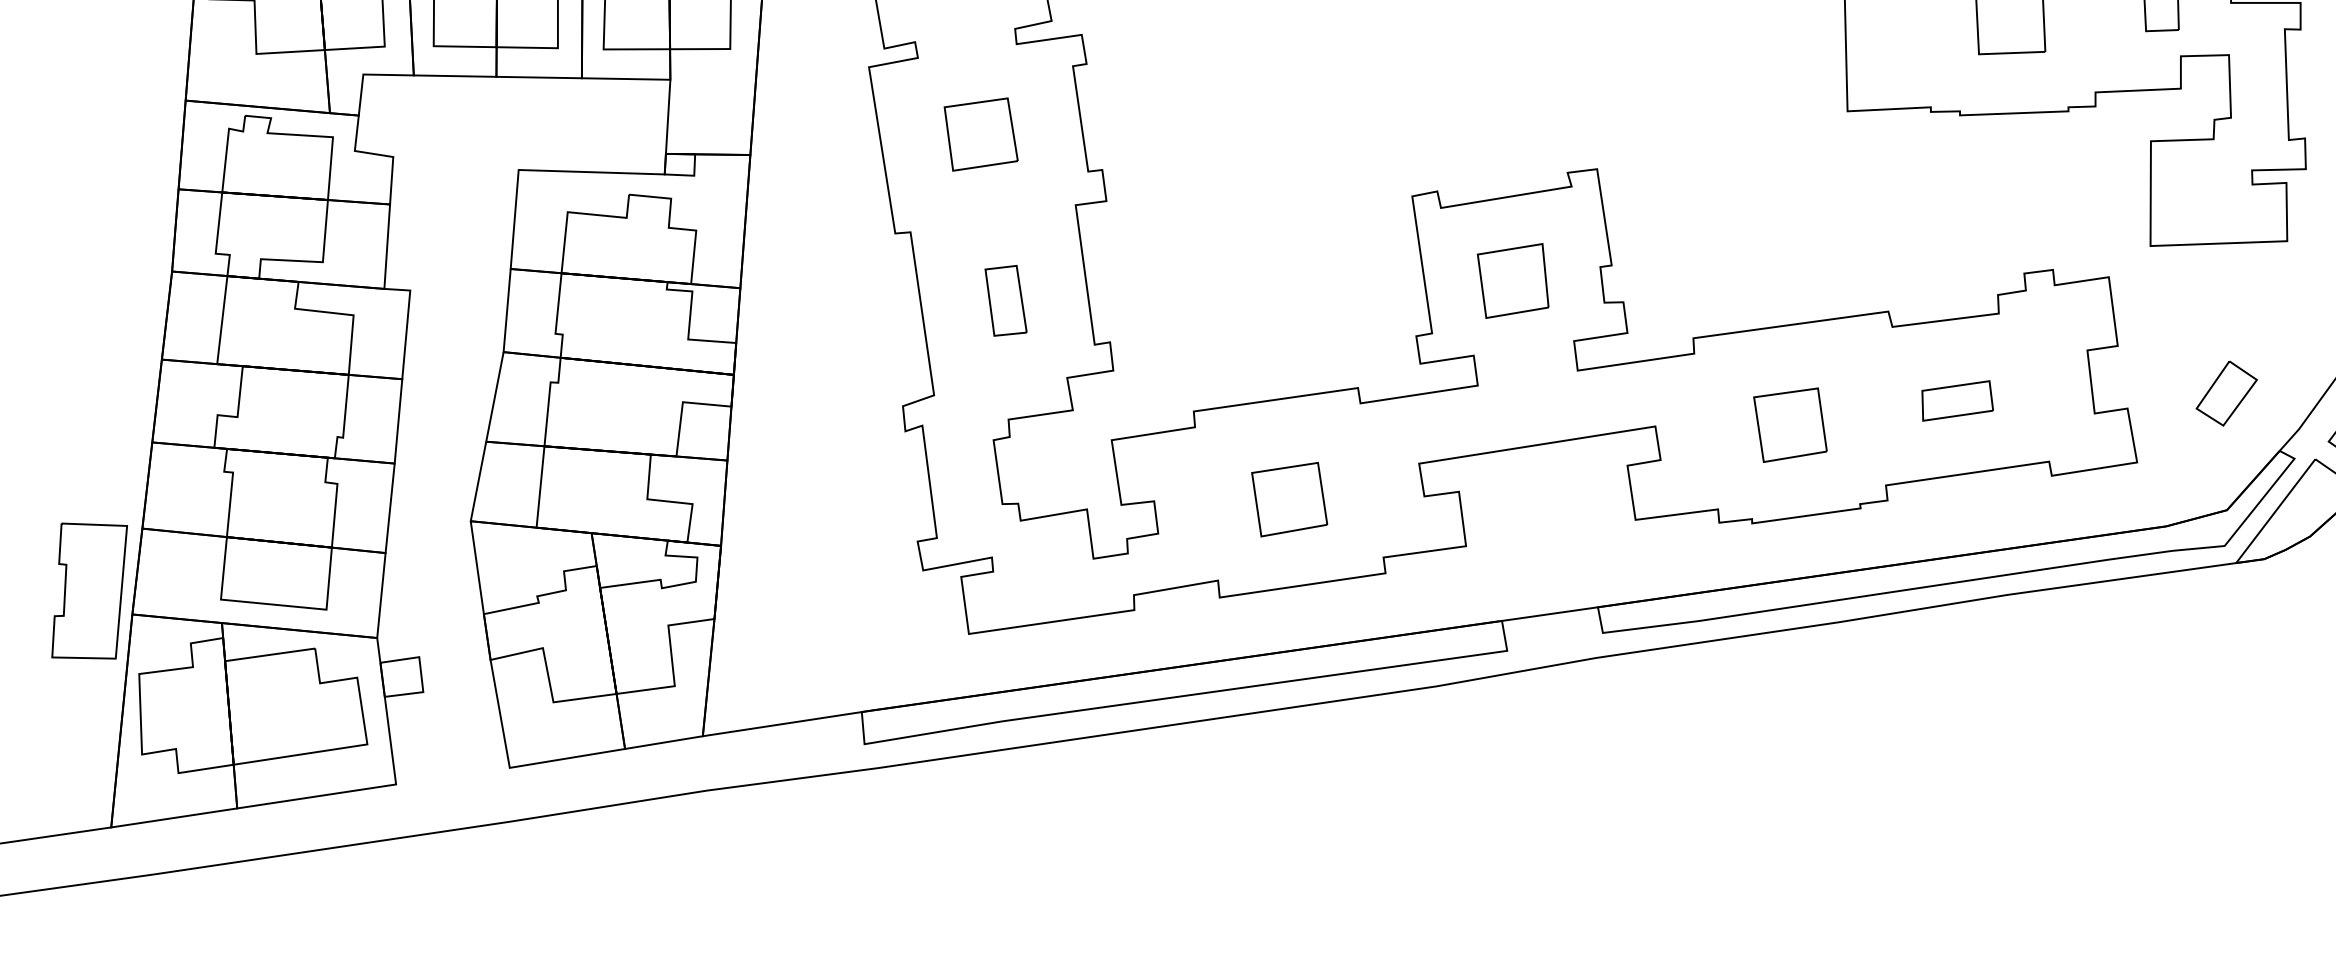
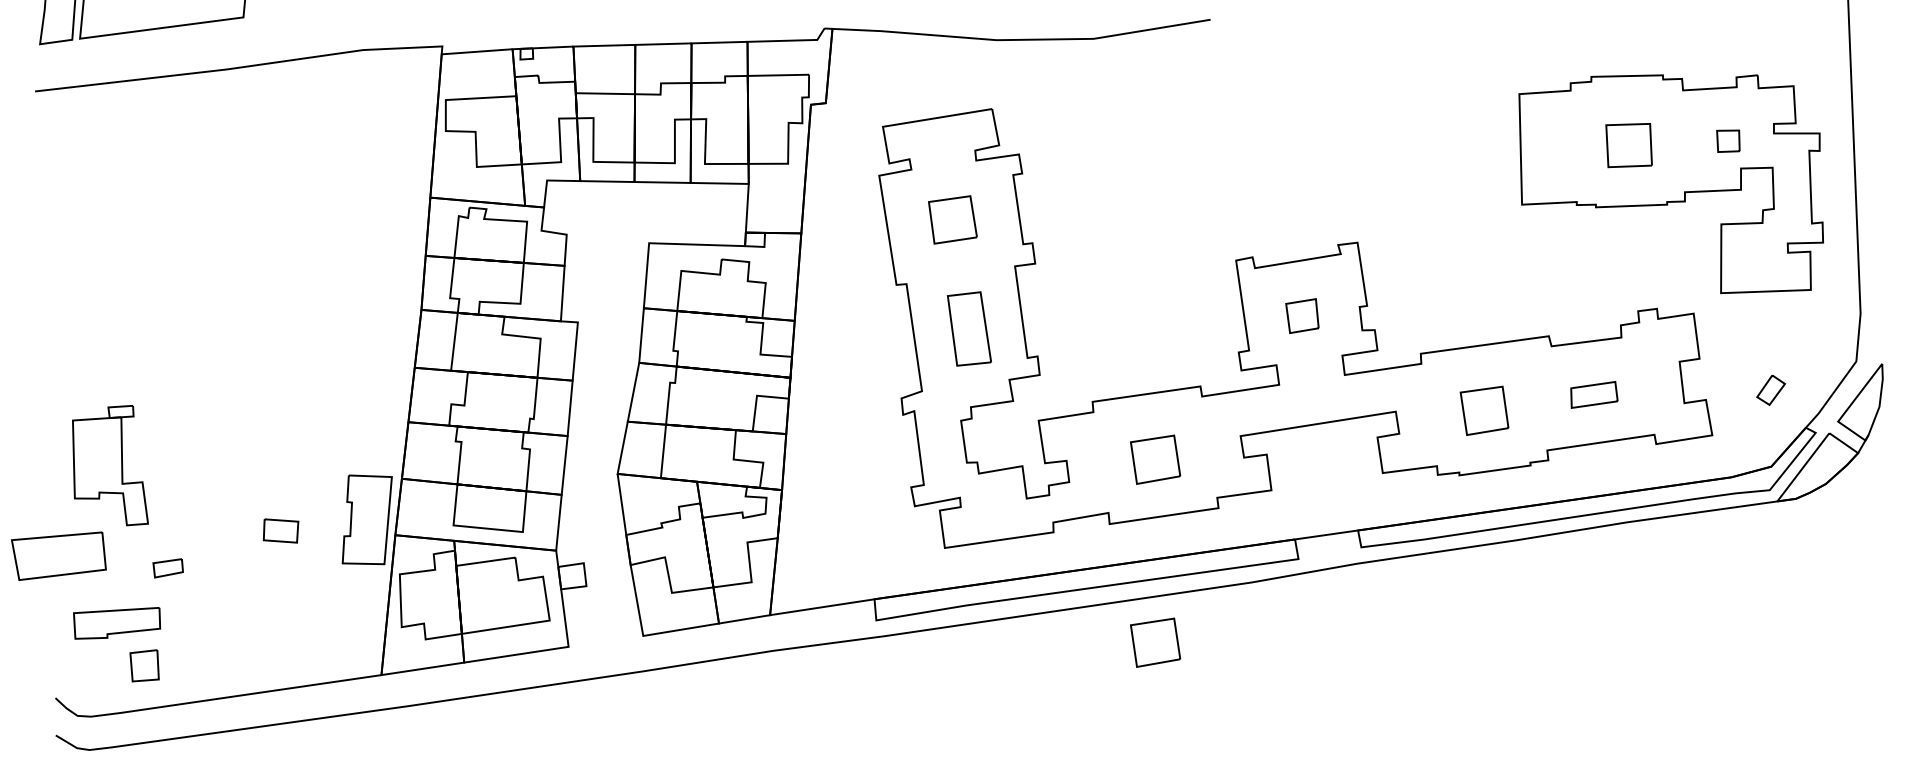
part: (1513, 280) -> (1302, 315), size x0.7
part: (1004, 301) -> (968, 329), size x1.6
part: (2225, 394) -> (1770, 390), size x0.7
part: (1289, 777) -> (1155, 642), added

